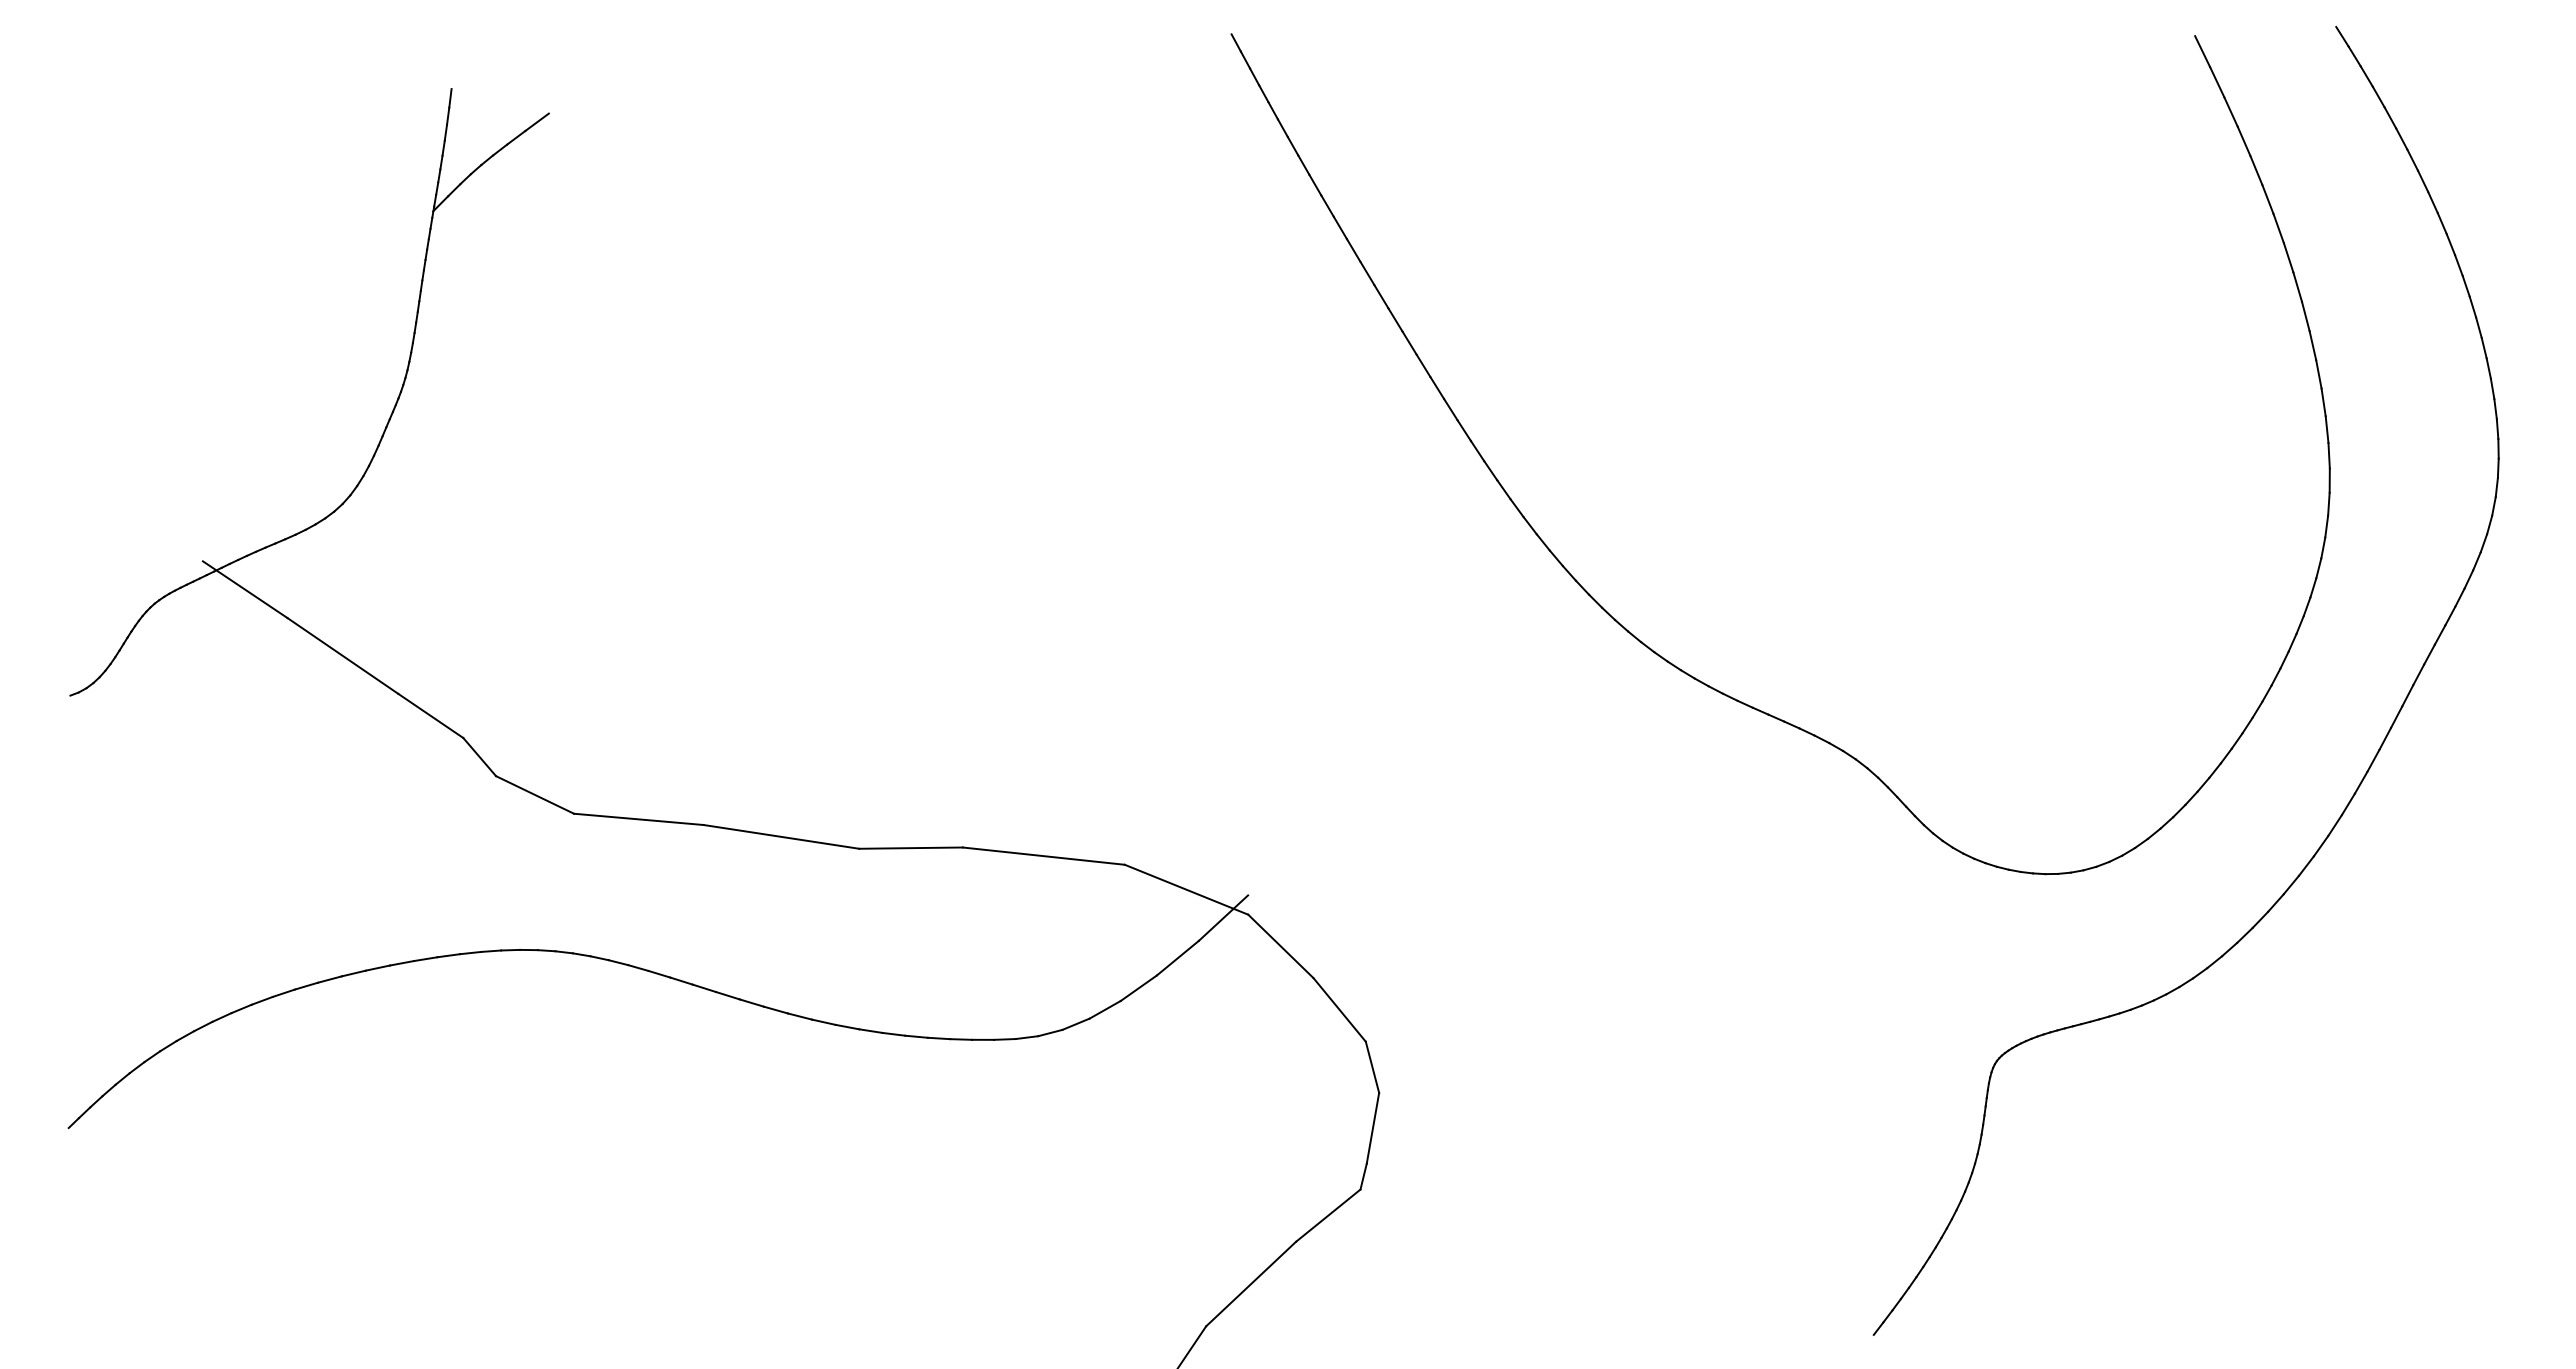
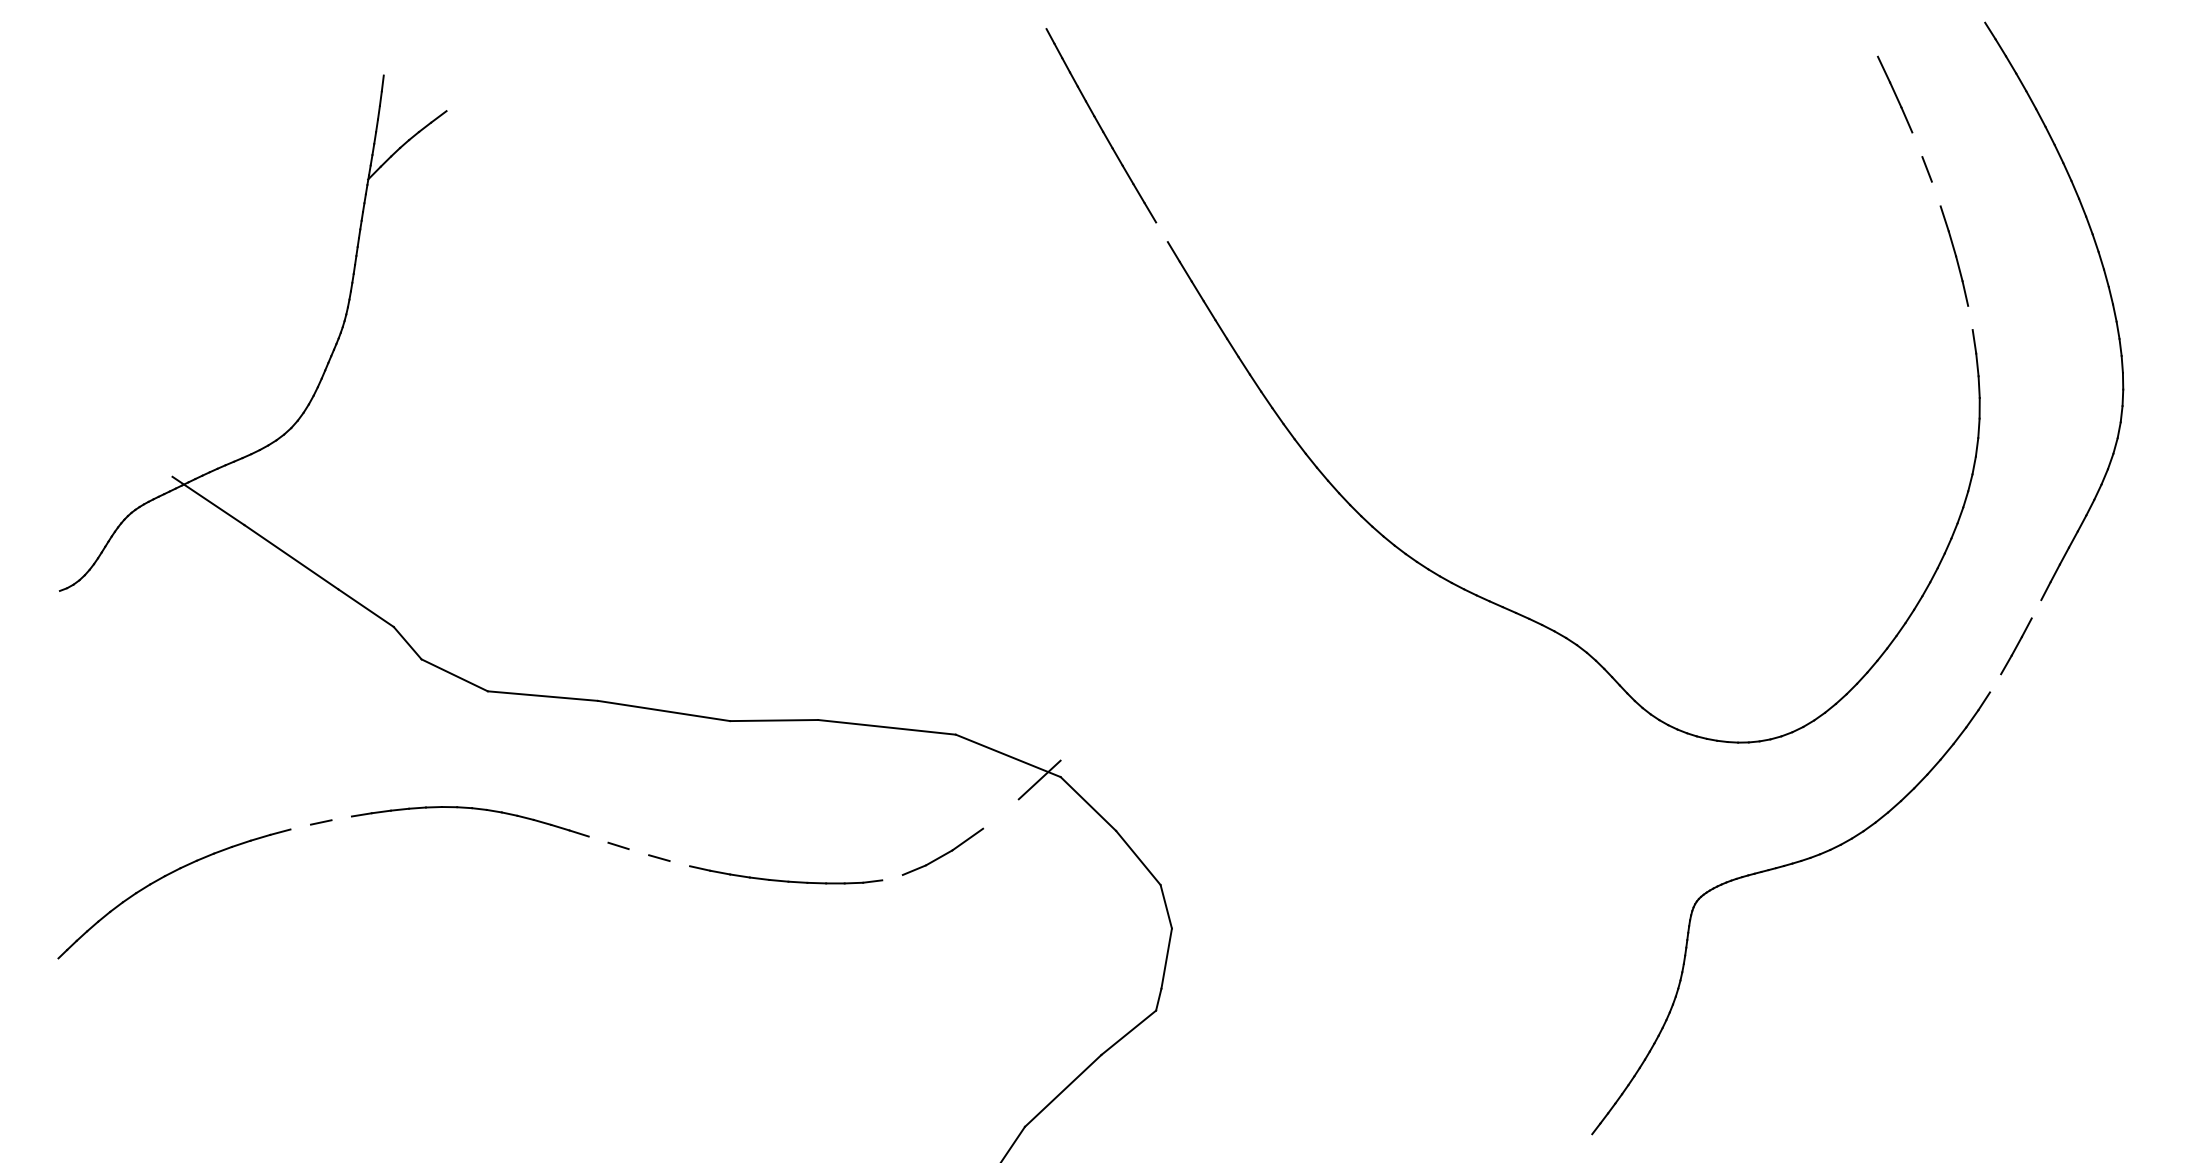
line: (2202, 51) -> (1871, 43), removed
line: (536, 121) -> (455, 103), removed
line: (2256, 170) -> (1917, 144), removed
line: (2278, 228) -> (1936, 194), removed
line: (1367, 273) -> (1162, 232), removed
line: (2318, 374) -> (1970, 318), removed
line: (2396, 716) -> (2036, 608), removed
line: (2347, 804) -> (1994, 683), removed
line: (1177, 957) -> (1000, 813), removed
line: (402, 963) -> (342, 818), removed
line: (353, 973) -> (300, 827), removed
line: (704, 988) -> (598, 839), removed
line: (751, 1002) -> (638, 851), removed
line: (799, 1016) -> (679, 863), removed
line: (1050, 1032) -> (892, 877), removed

